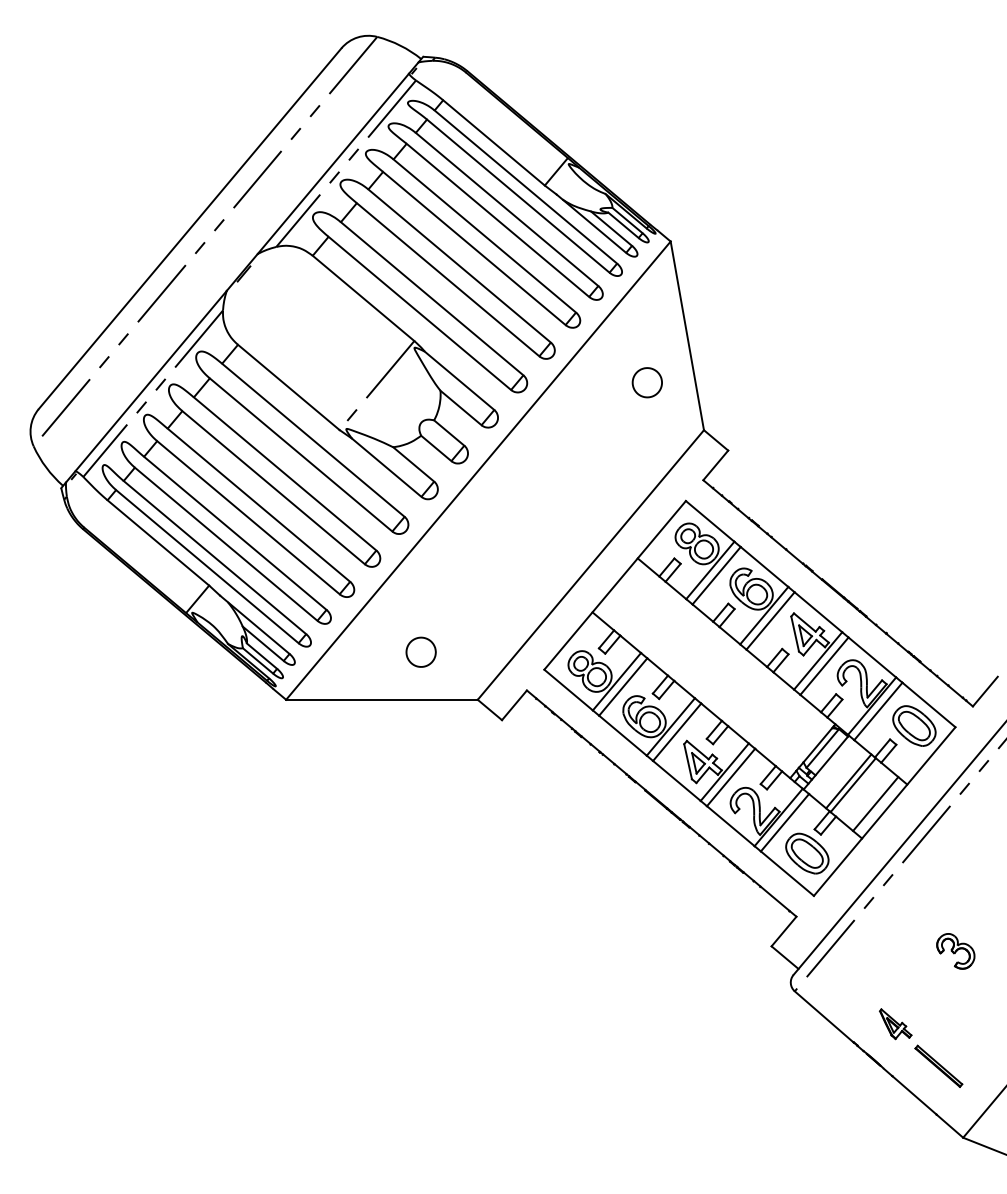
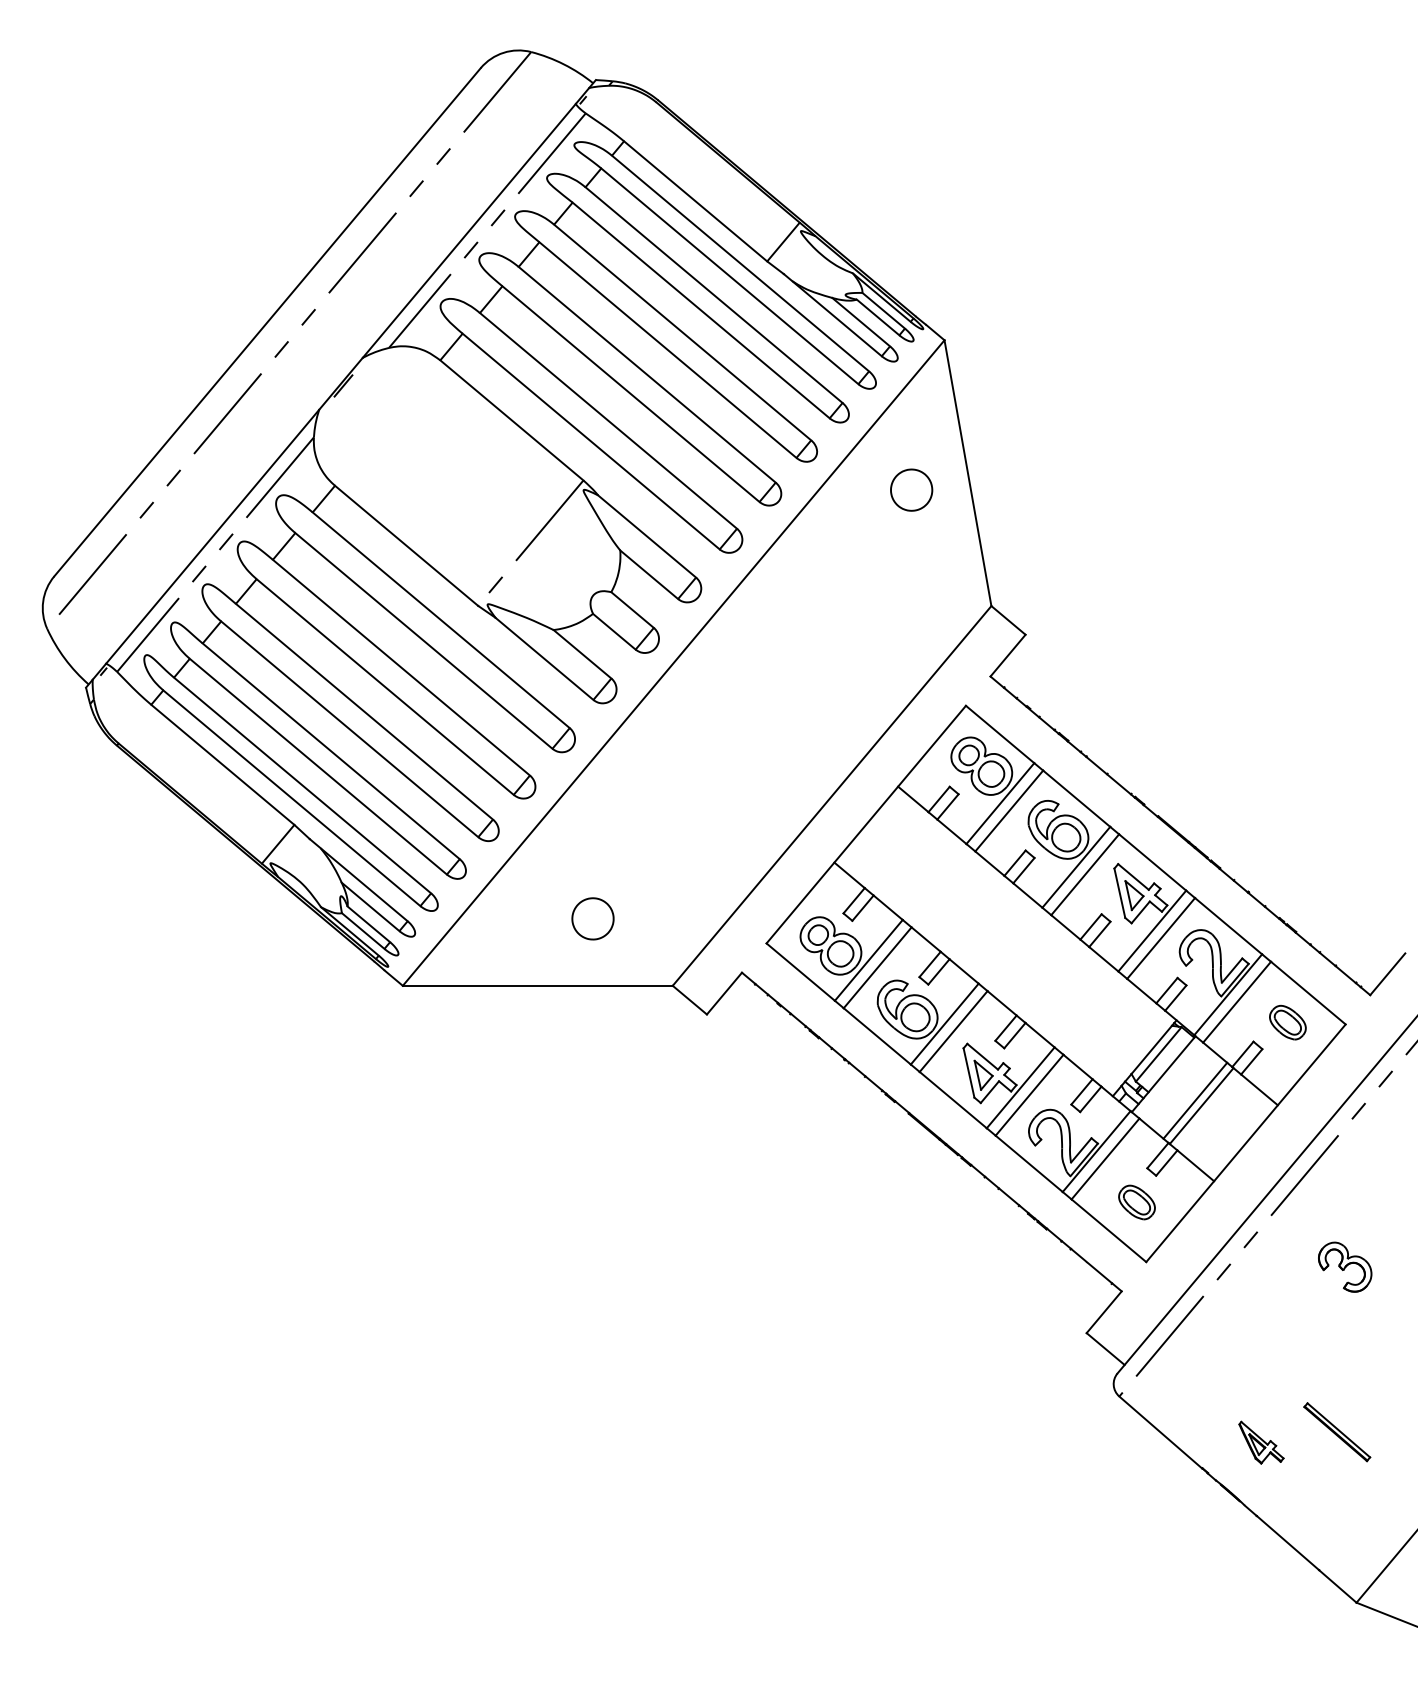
part: (647, 382) -> (911, 489), moved
part: (914, 725) -> (1287, 1022), size x0.6
line: (875, 803) -> (1233, 1132), removed
part: (806, 853) -> (1136, 1202), size x0.6
part: (956, 950) -> (1345, 1266), moved
part: (939, 1066) -> (1337, 1432), moved

